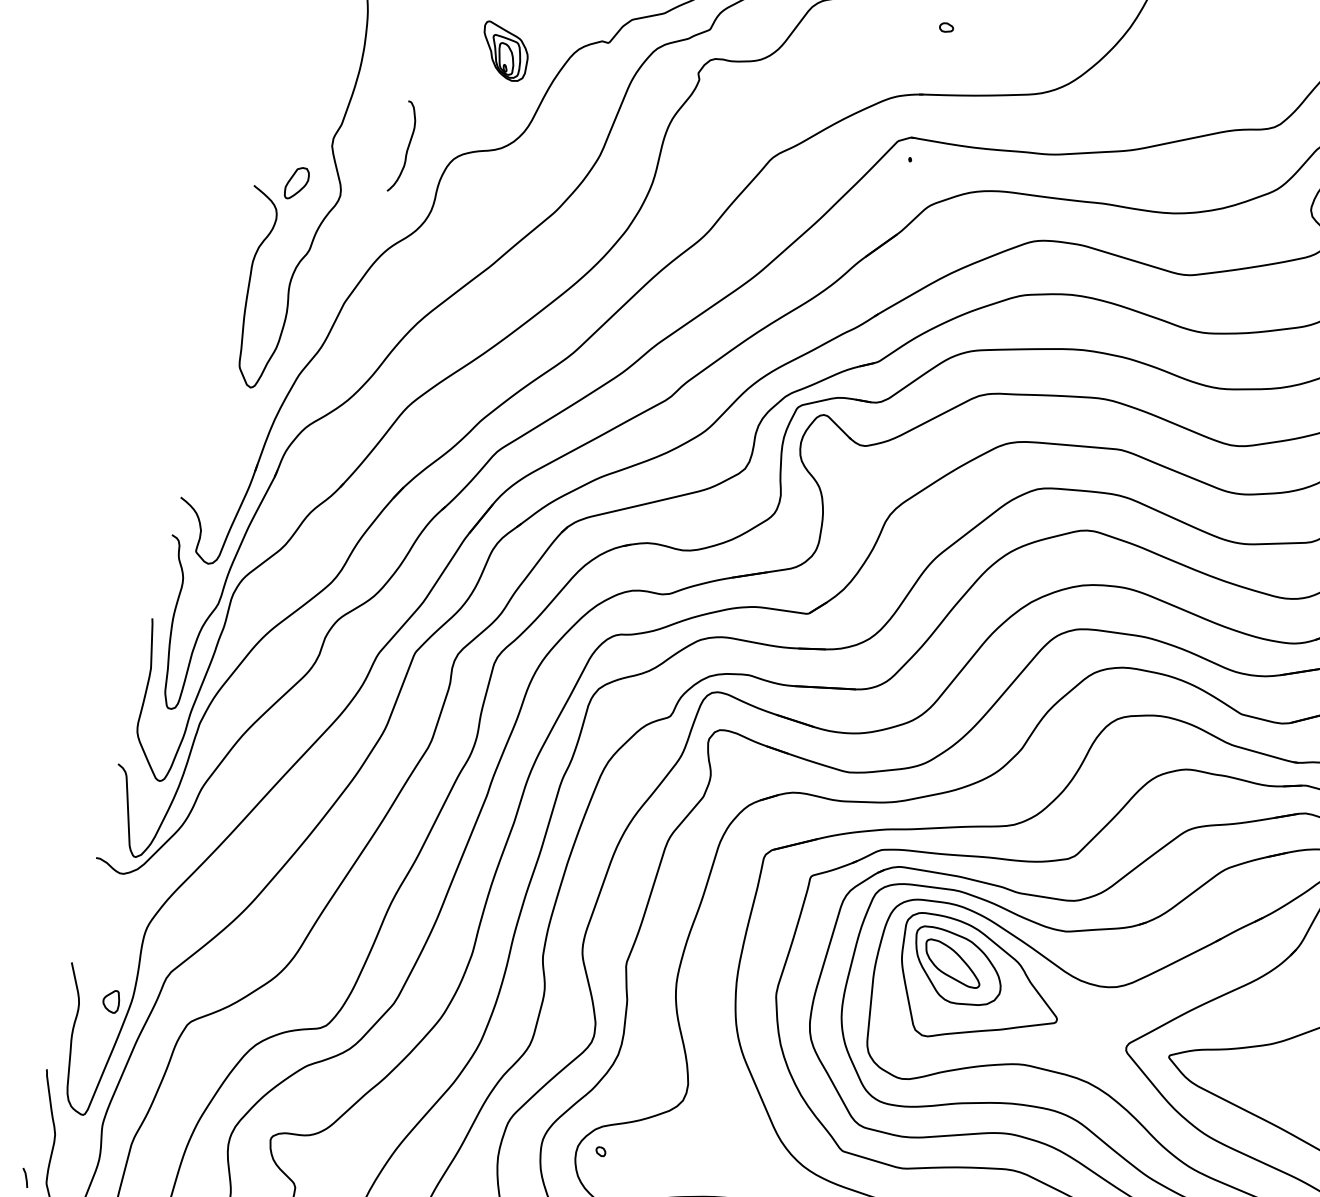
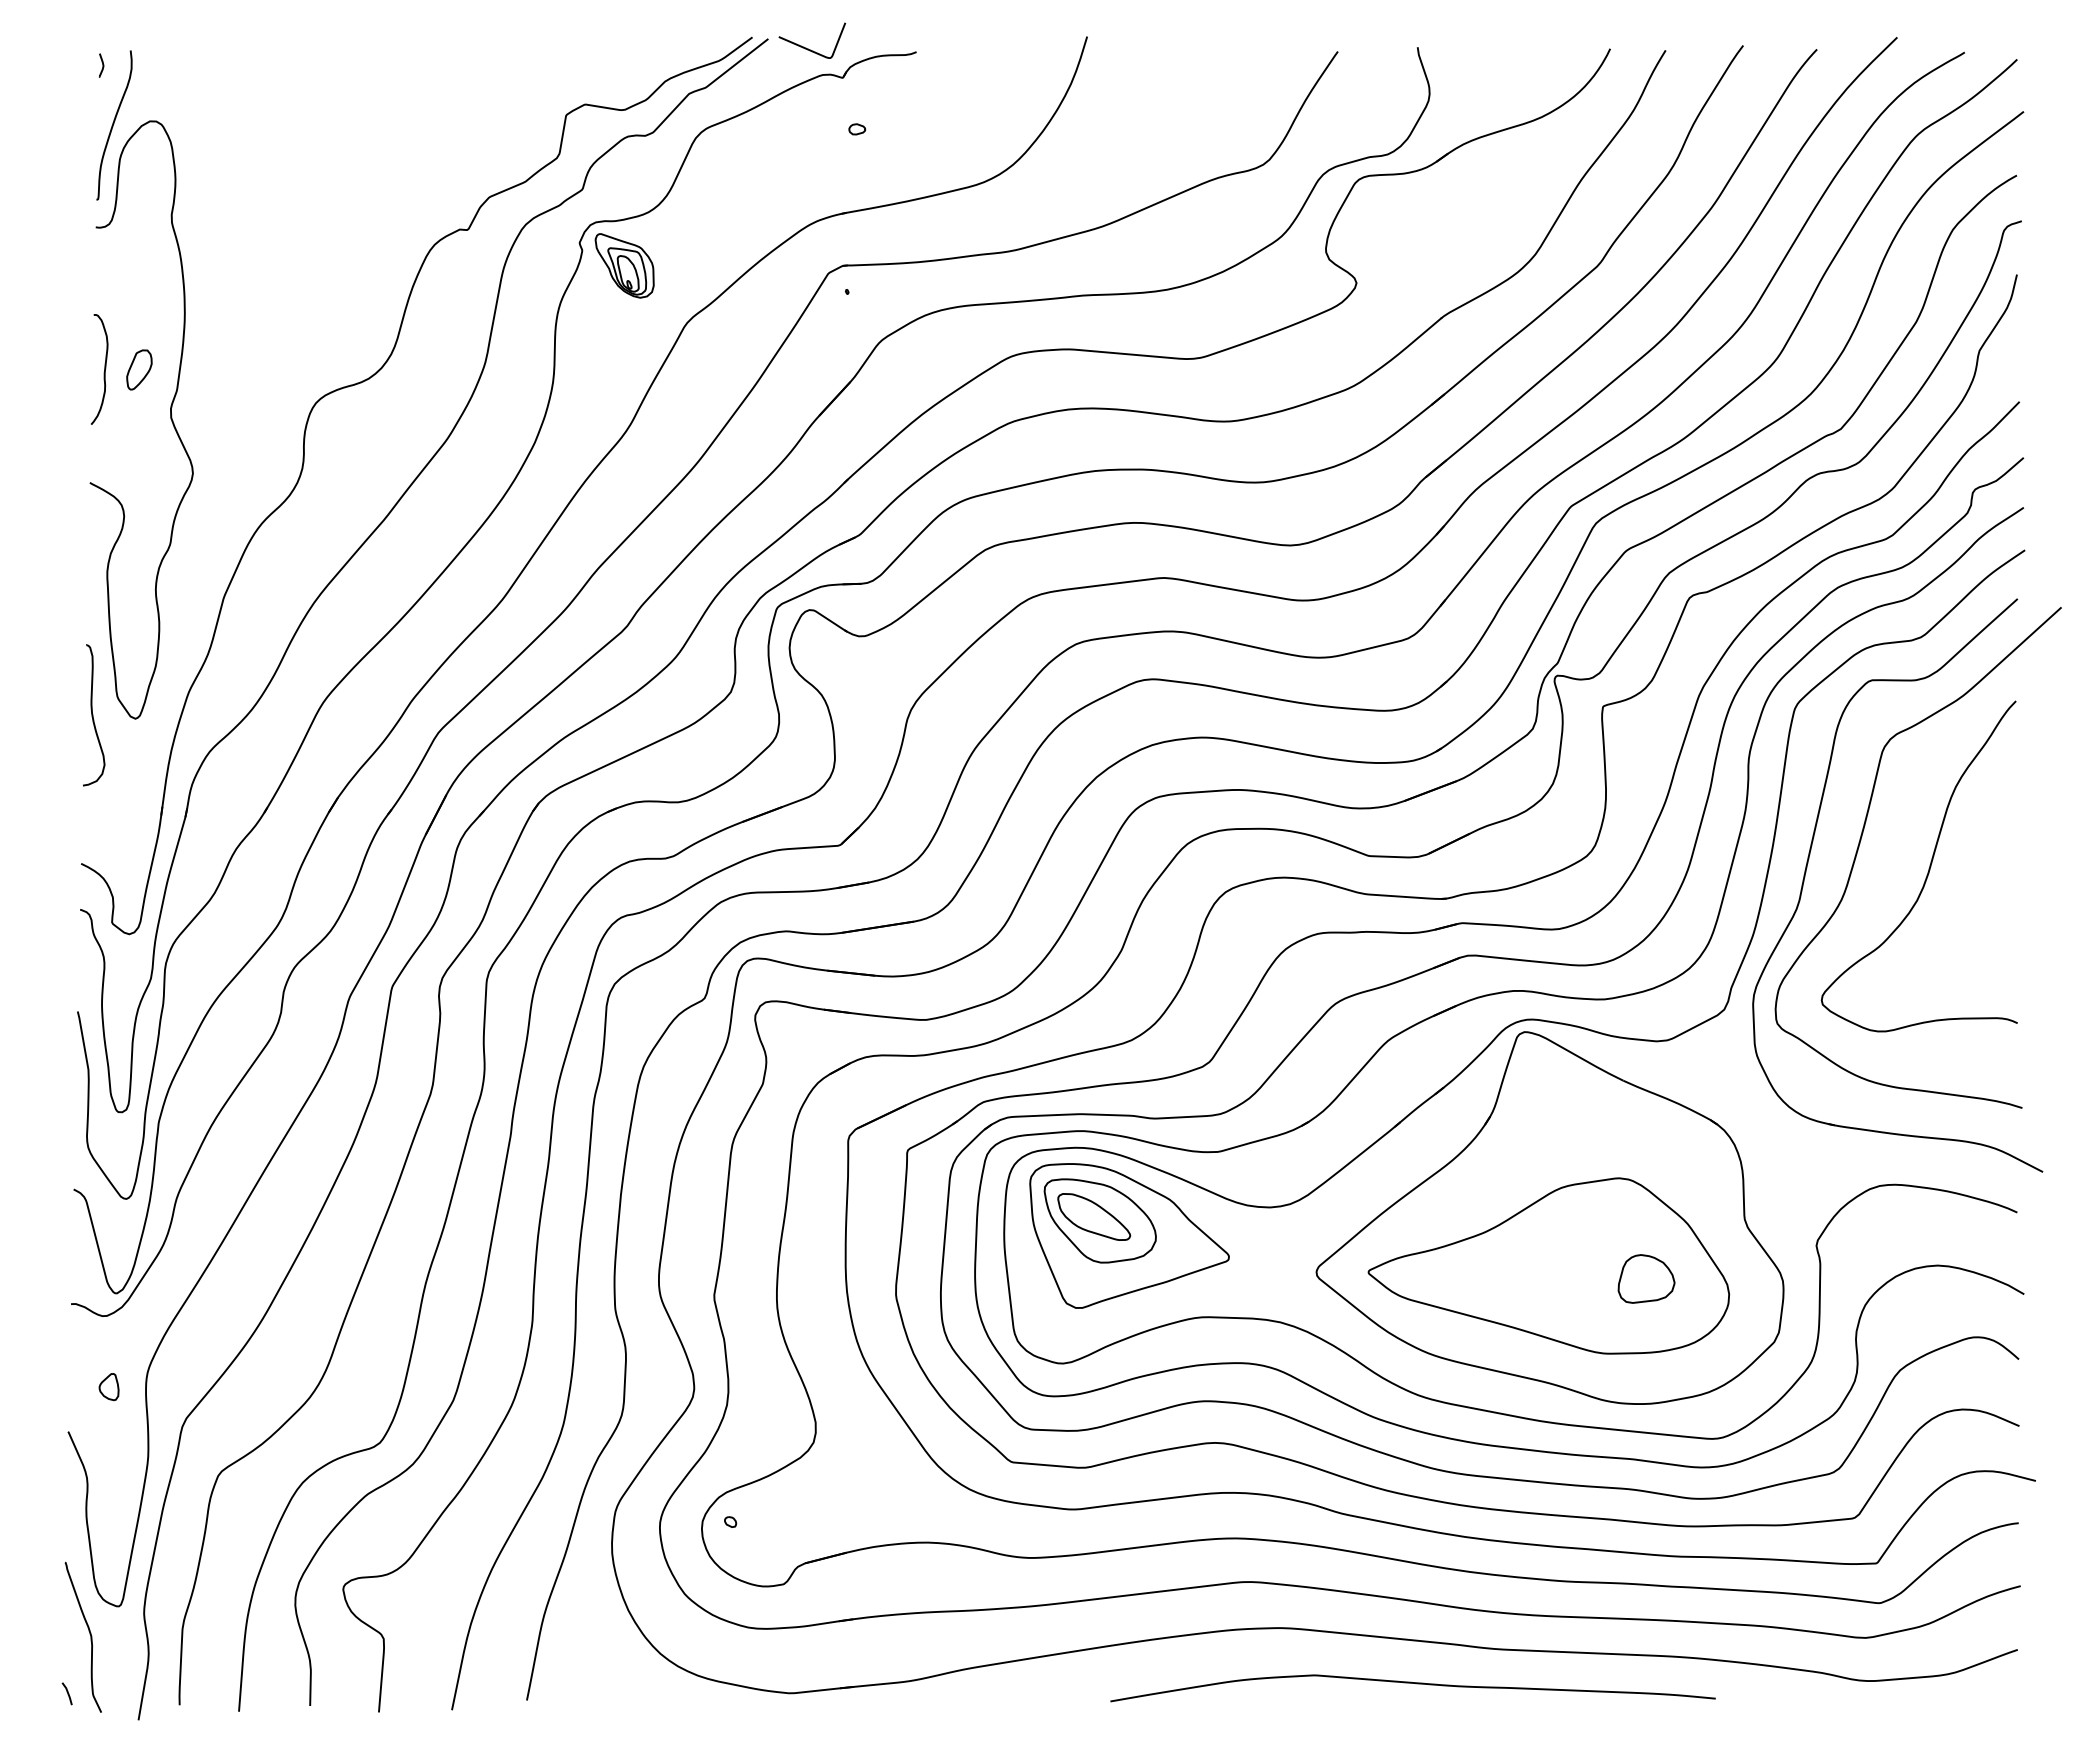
part: (504, 51) -> (624, 265), moved
curve: (407, 148) -> (104, 369), moved
part: (297, 183) -> (139, 369), moved
curve: (216, 377) -> (93, 715), added
part: (110, 1001) -> (108, 1387), moved

